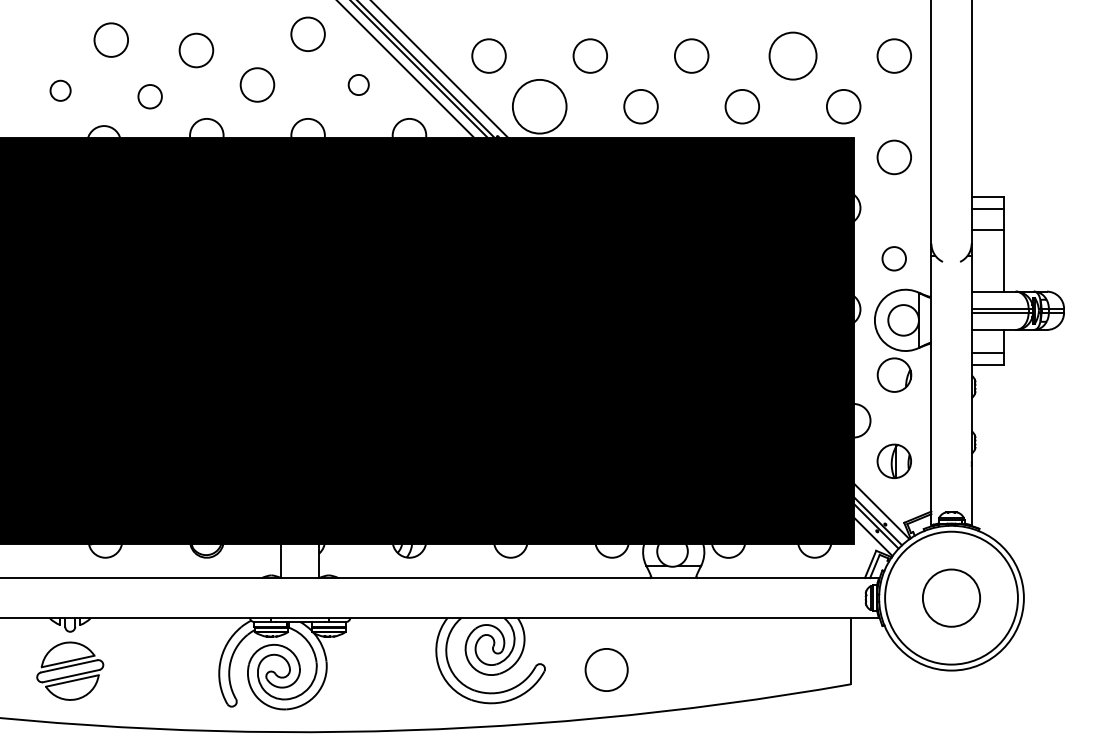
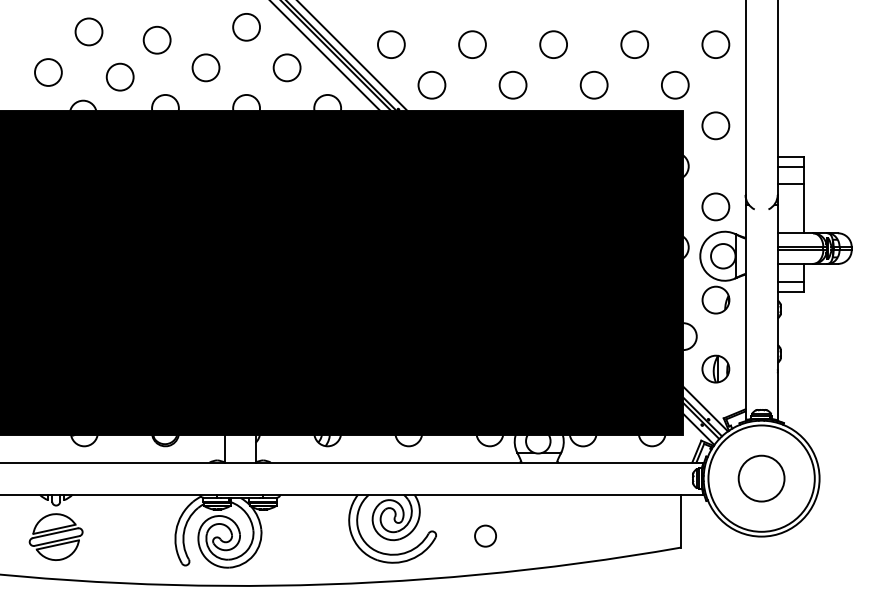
circle: (792, 55) -> (634, 44), size x0.71
circle: (358, 84) -> (286, 67), size x1.67
circle: (60, 90) -> (48, 72), size x1.67
circle: (149, 96) -> (119, 77), size x1.43
circle: (539, 106) -> (431, 85), size x0.62
circle: (893, 258) -> (715, 206), size x1.43
circle: (606, 669) -> (485, 535), size x0.62

